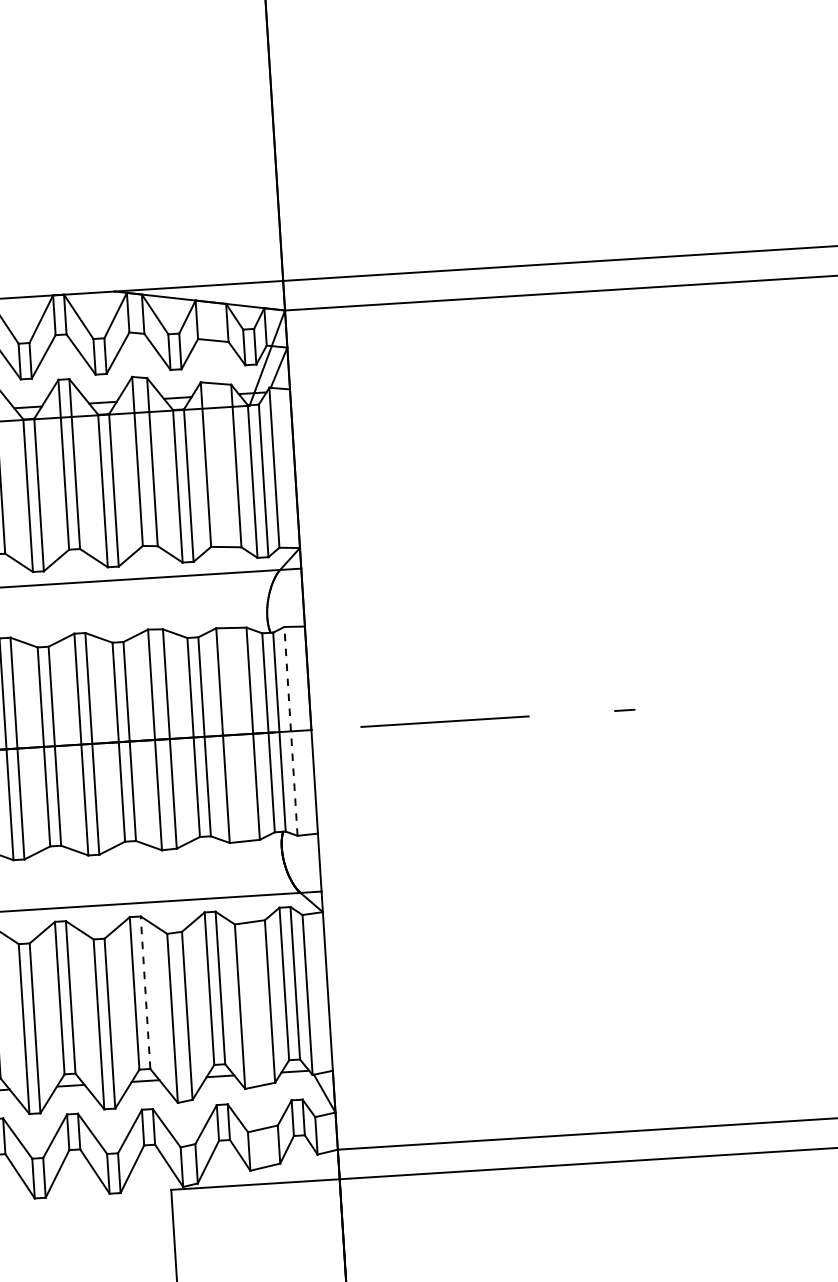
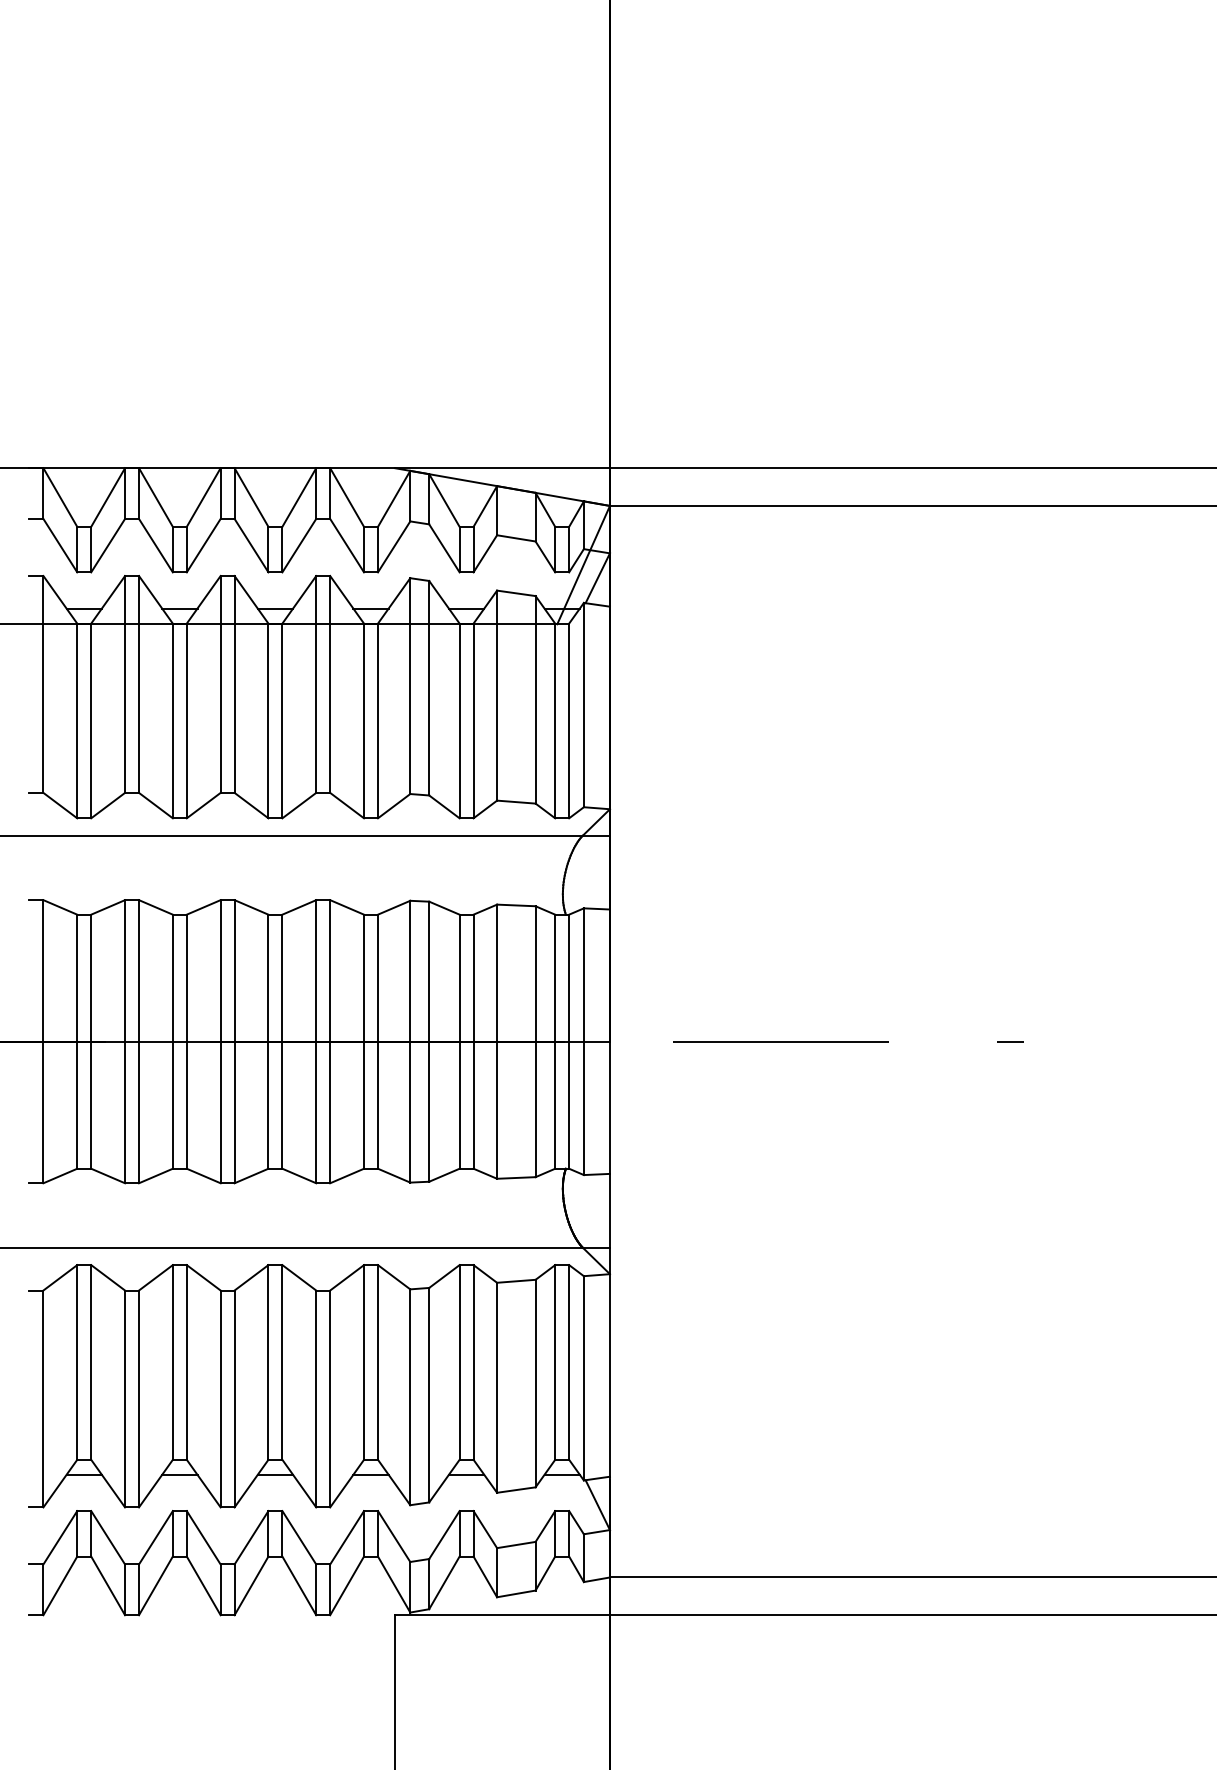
line: (290, 731) -> (583, 1041), dashed -> solid
line: (145, 992) -> (377, 1361), dashed -> solid

